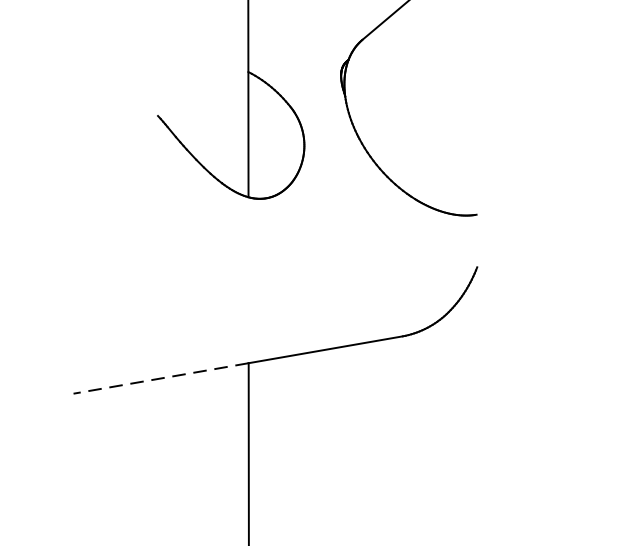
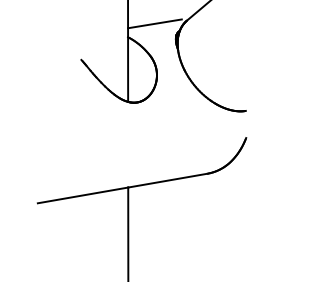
line: (299, 45) -> (154, 23), added
line: (162, 378) -> (83, 195), dashed -> solid

